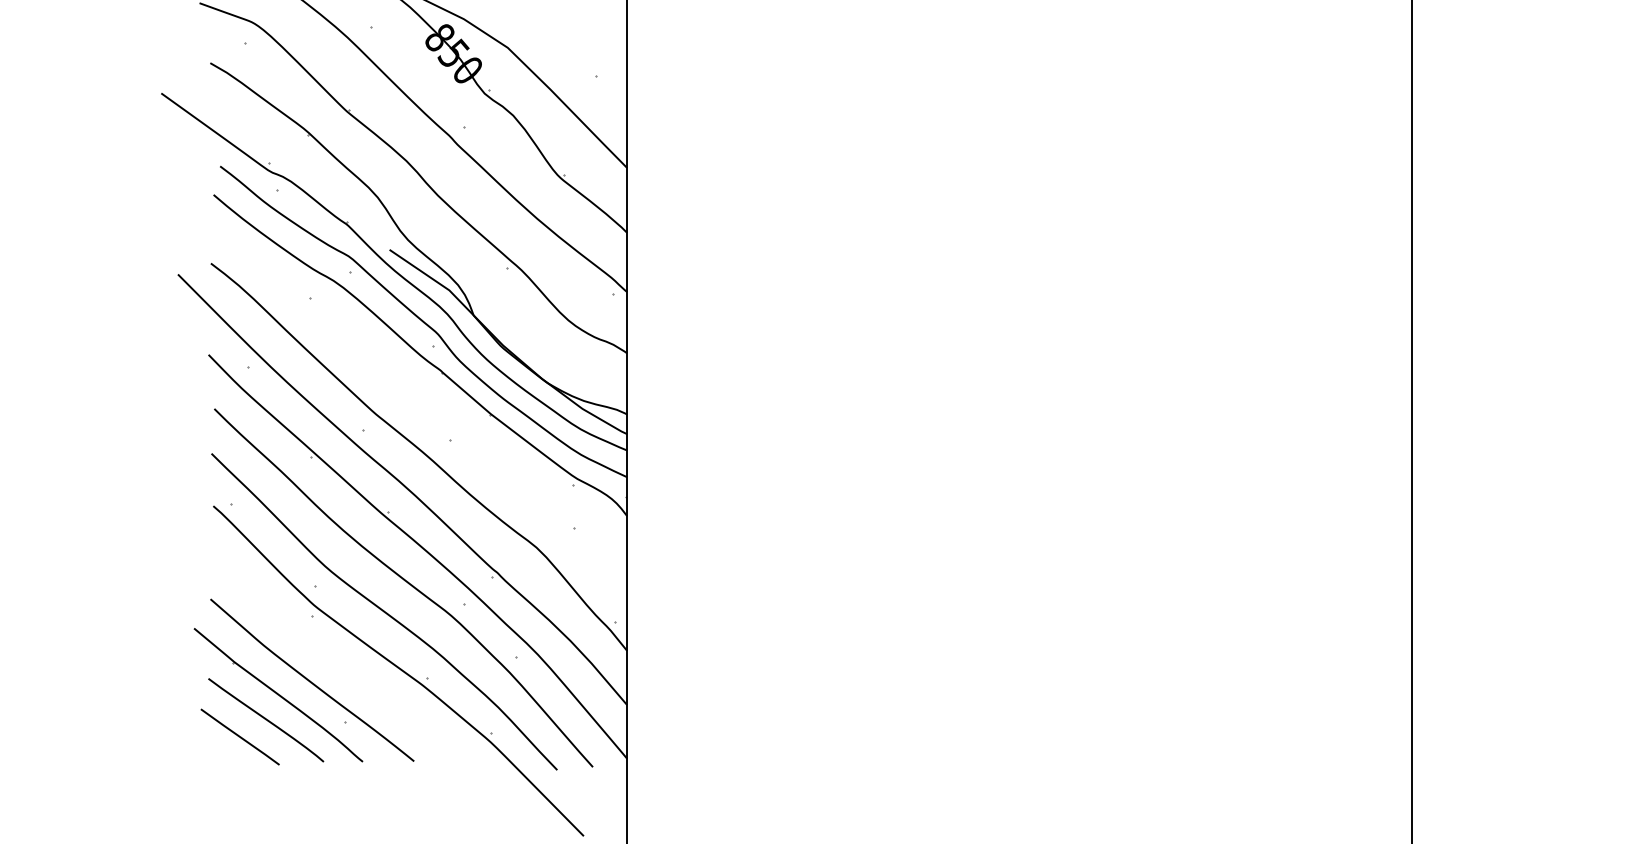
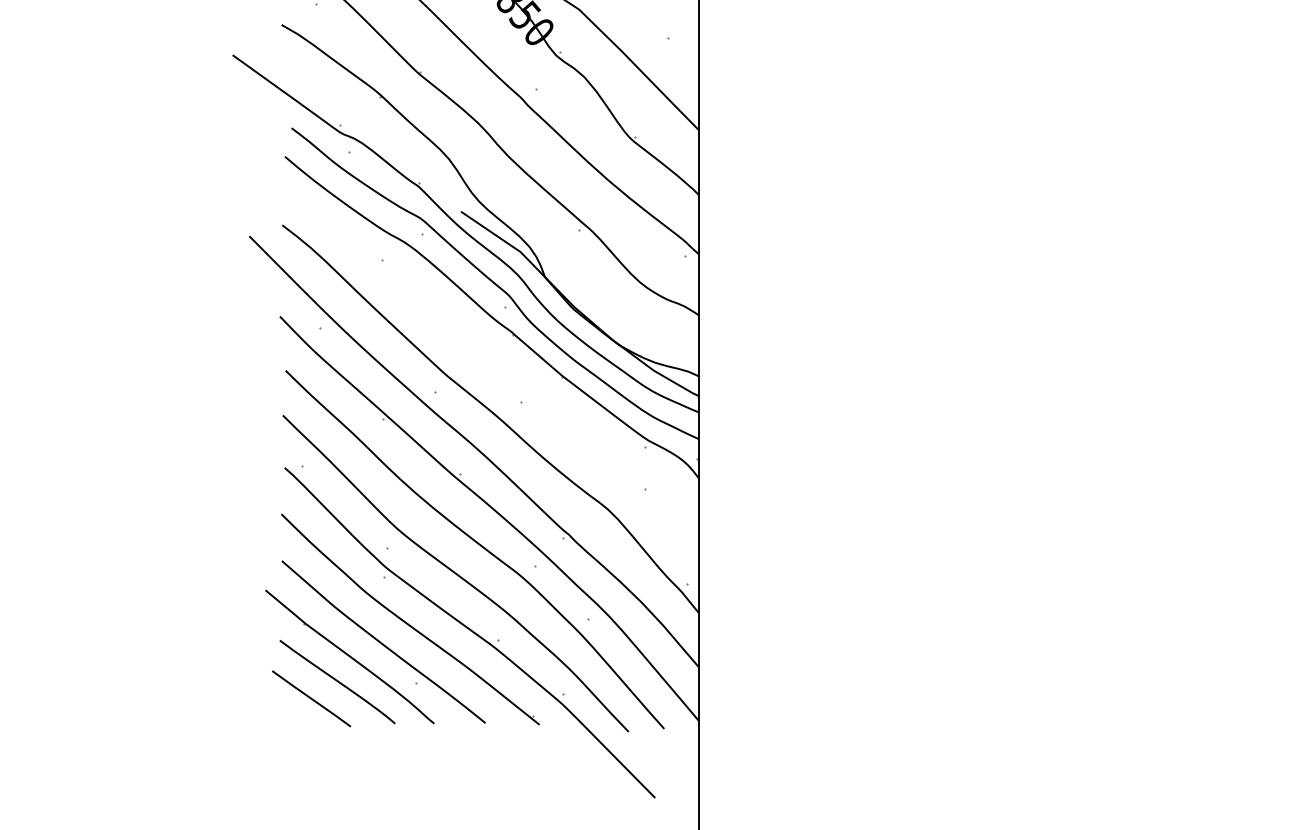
part: (338, 657) -> (409, 619), added

